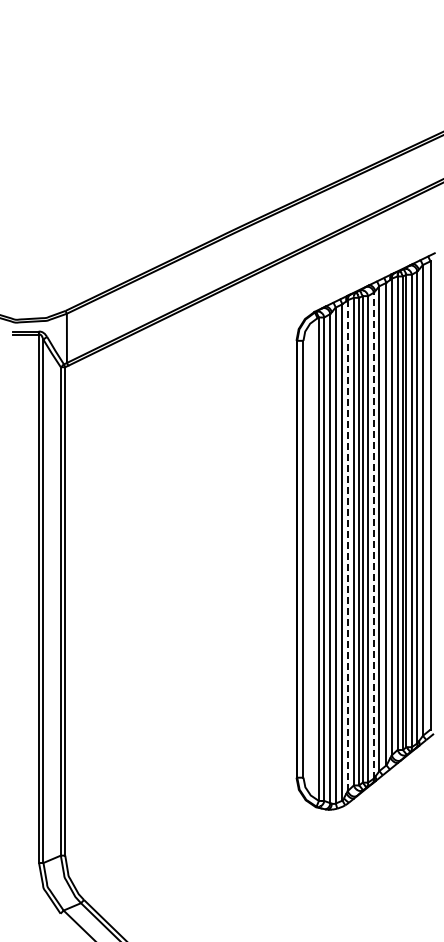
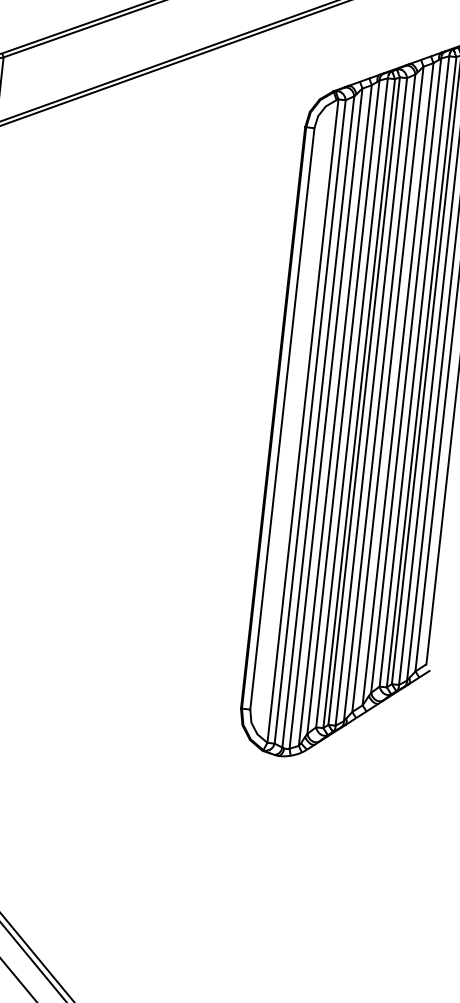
line: (373, 535) -> (379, 397), dashed -> solid
line: (347, 546) -> (342, 408), dashed -> solid

